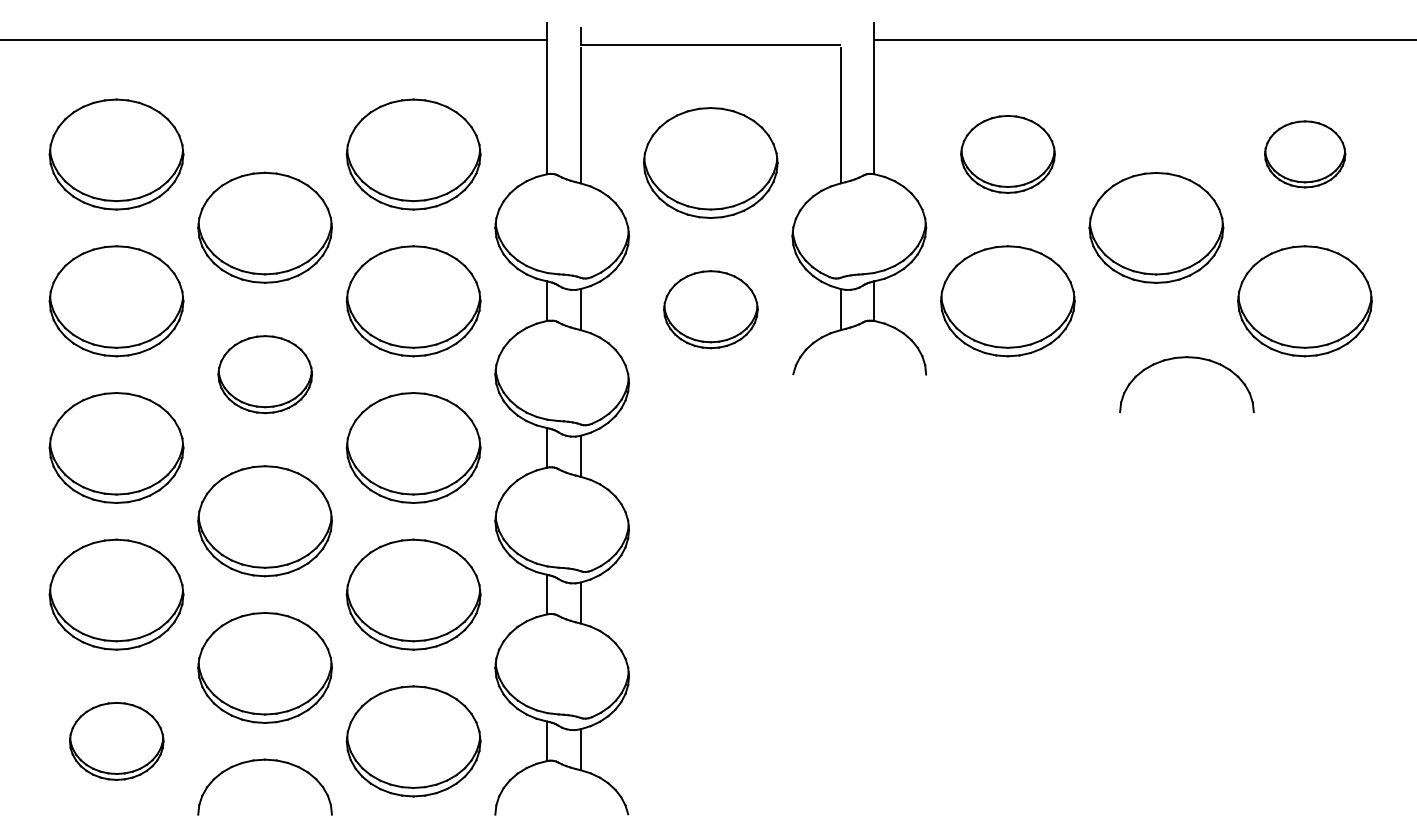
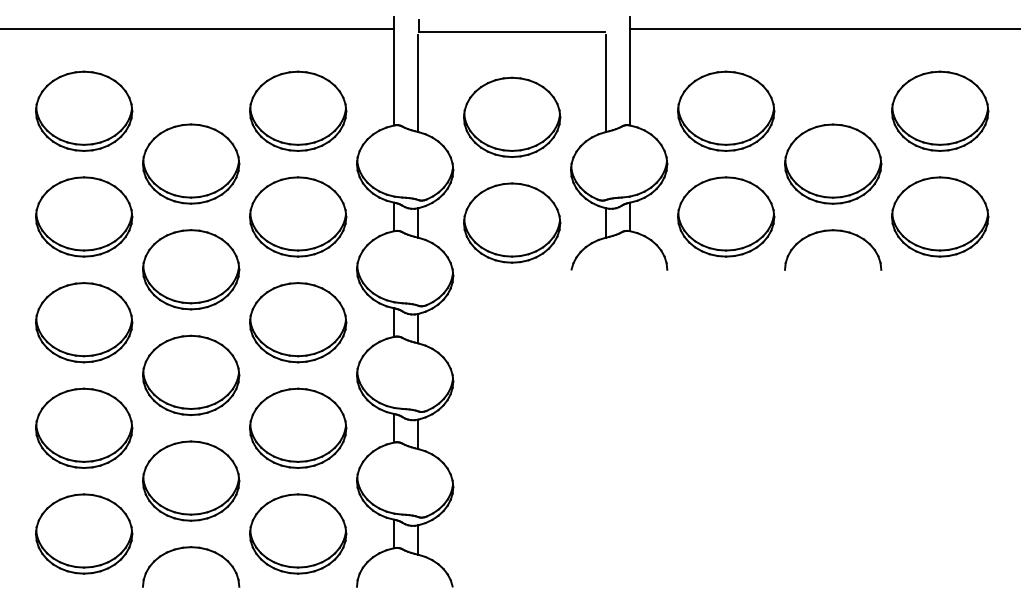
part: (1008, 153) -> (726, 110), size x1.43
part: (1305, 153) -> (940, 110), size x1.67
part: (711, 308) -> (512, 222), size x1.43
part: (1187, 358) -> (833, 231), moved
part: (265, 374) -> (191, 269), size x1.43
part: (117, 740) -> (84, 533), size x1.43

